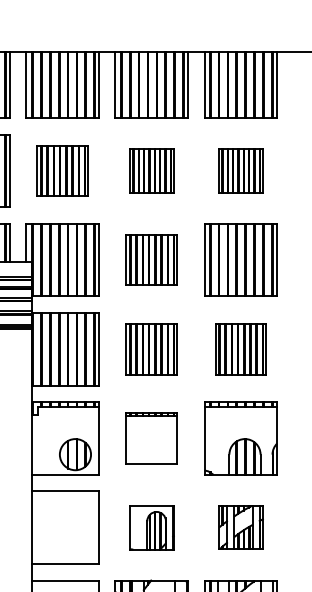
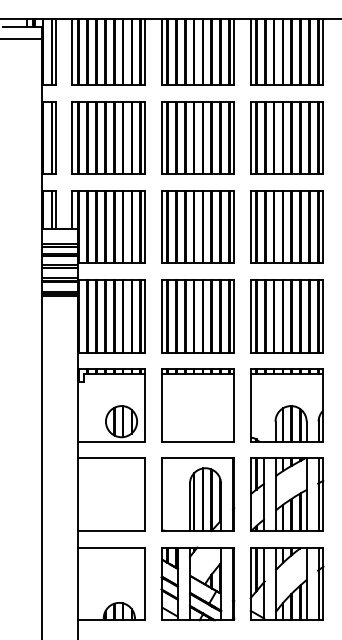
part: (62, 170) -> (108, 137), size x1.43
part: (151, 170) -> (197, 137), size x1.67
part: (240, 170) -> (286, 137), size x1.67
part: (151, 259) -> (197, 226), size x1.43
part: (151, 349) -> (197, 316), size x1.43
part: (240, 349) -> (286, 316), size x1.43
part: (151, 438) -> (197, 405), size x1.43
part: (152, 527) -> (198, 494), size x1.67
part: (241, 527) -> (287, 494), size x1.67

